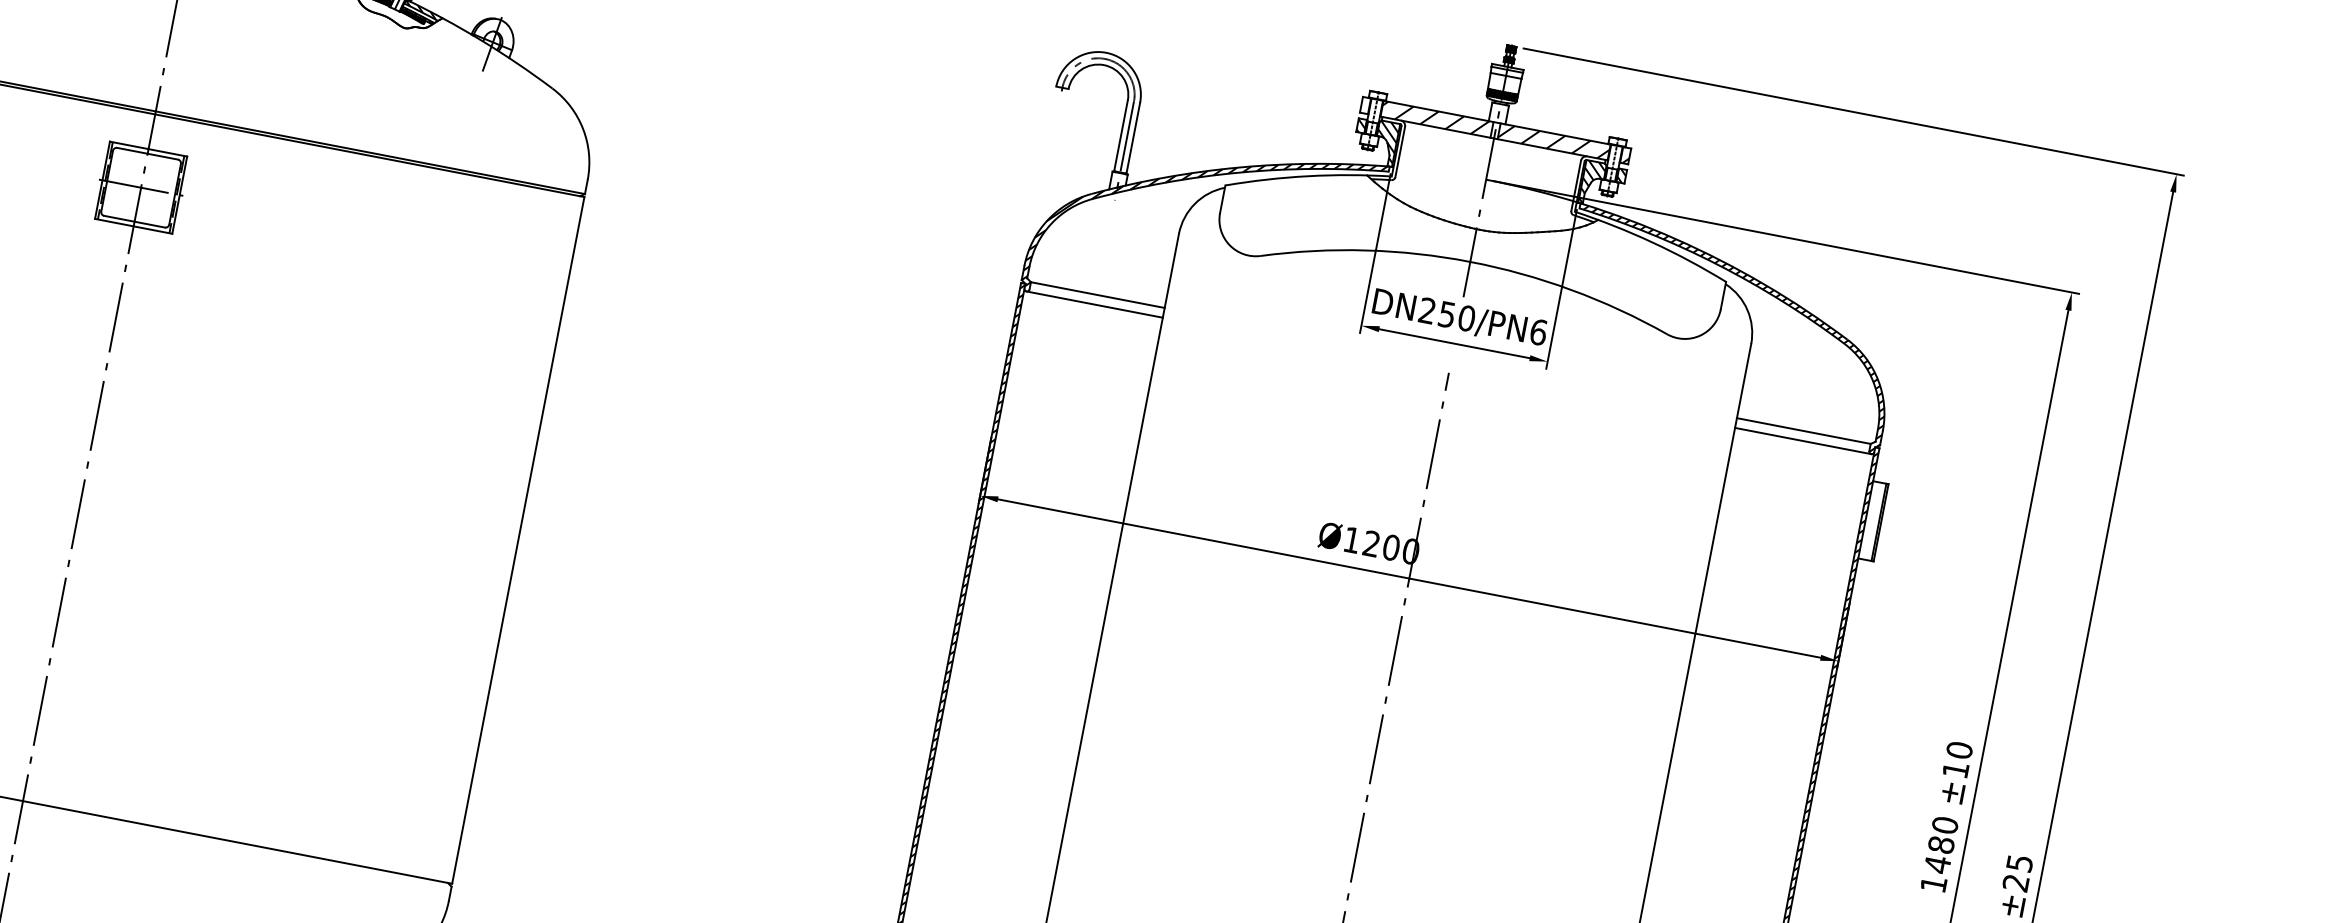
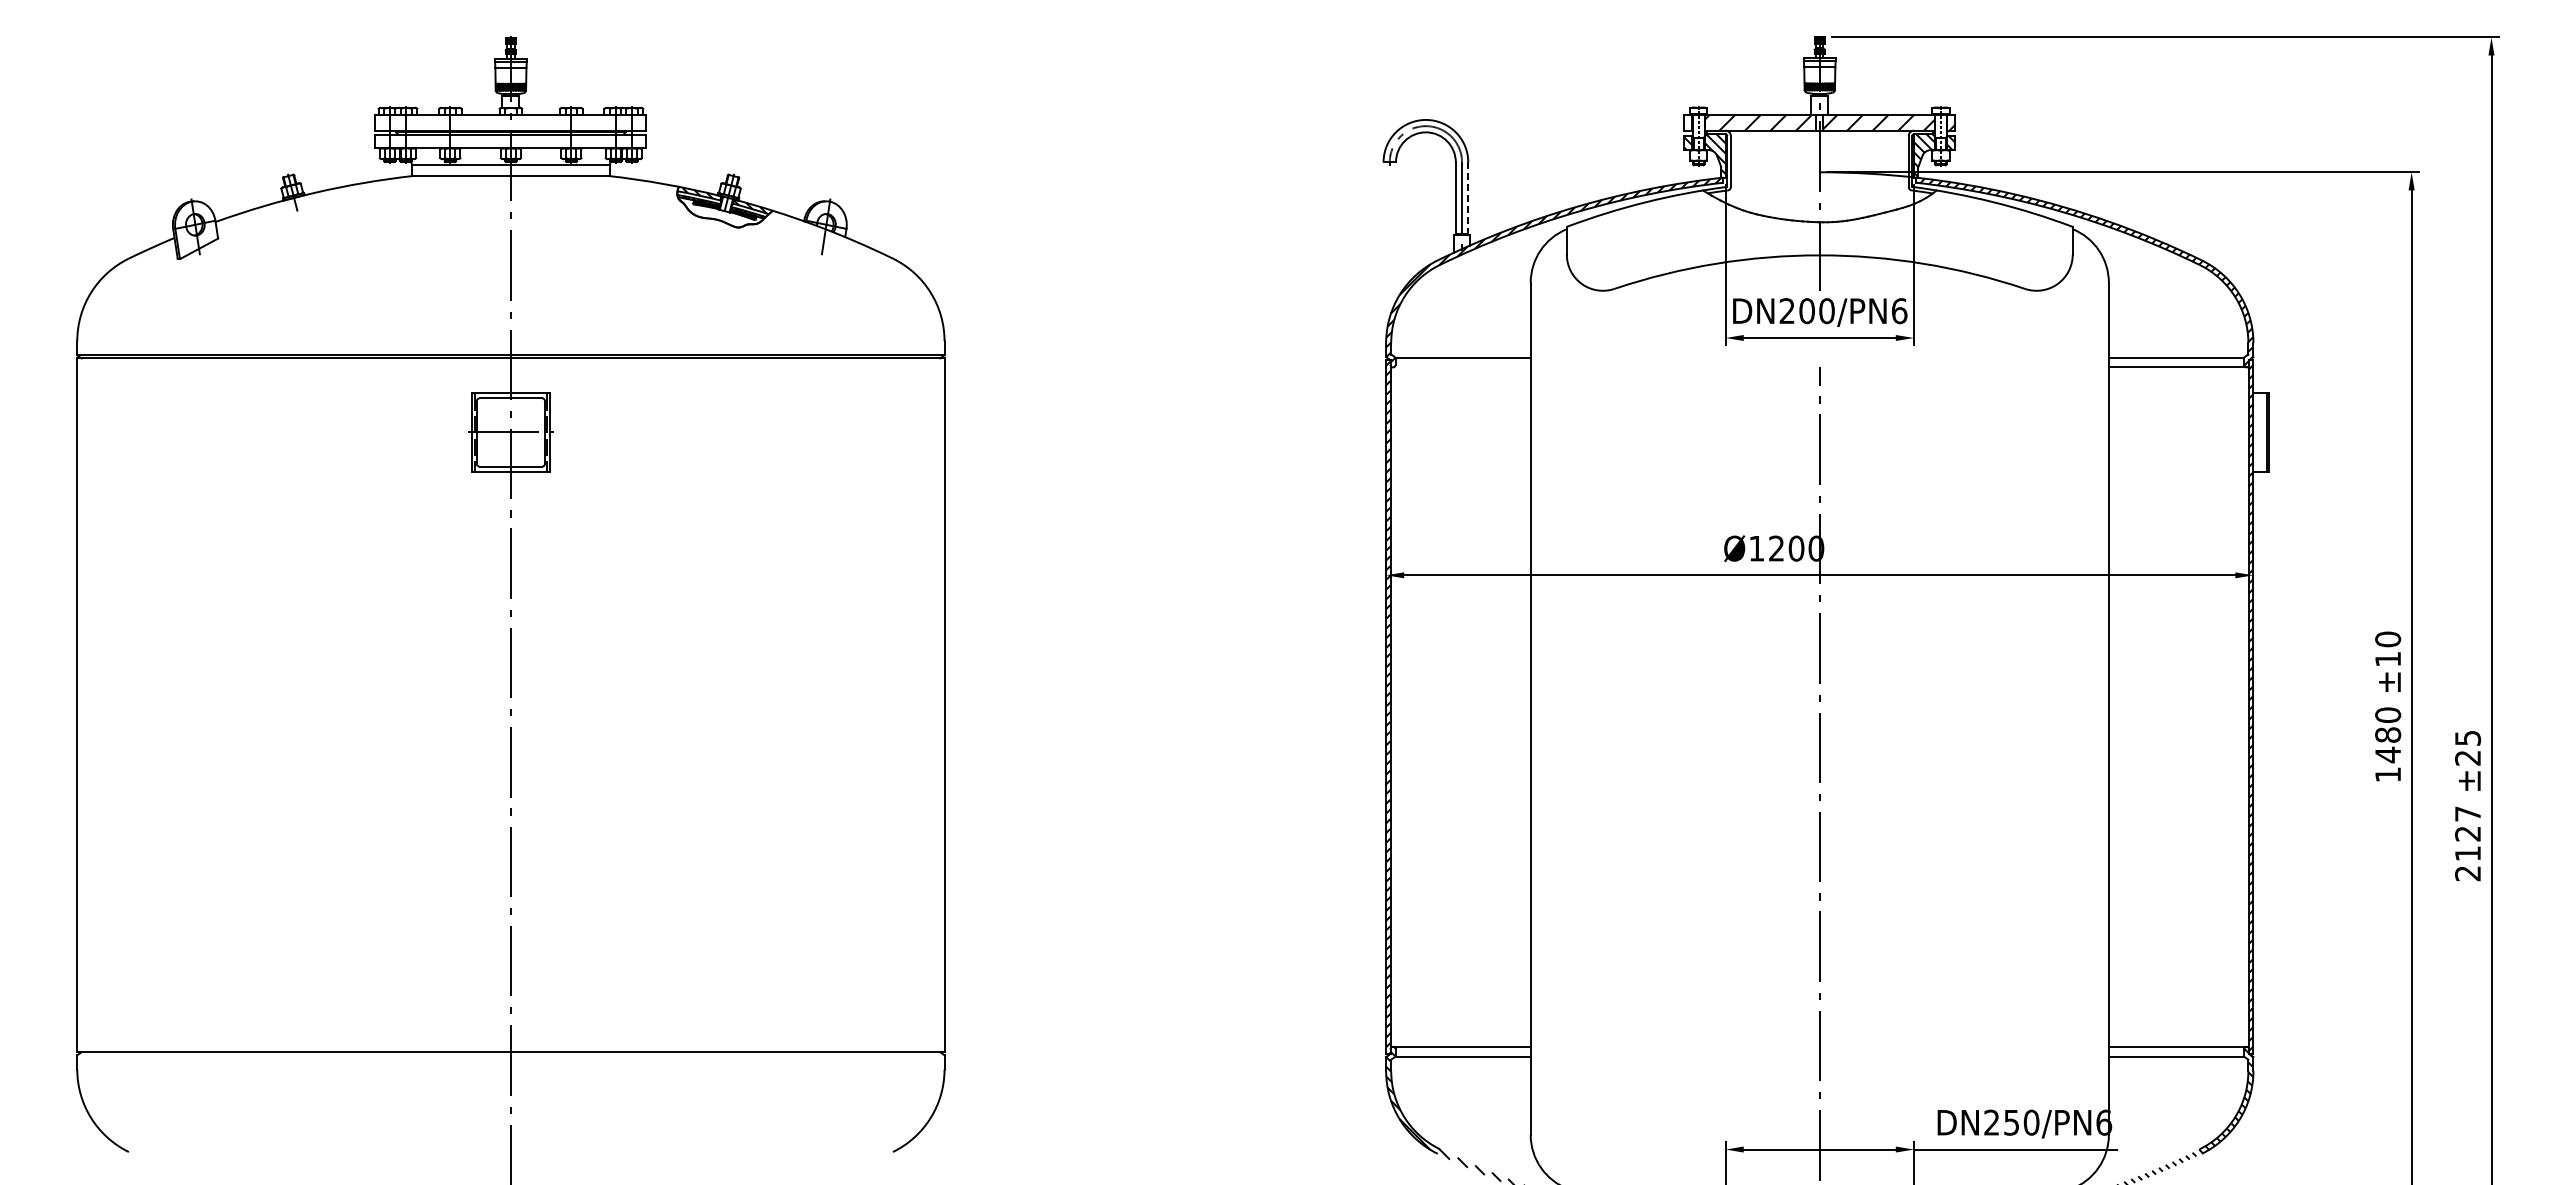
line: (1133, 138) -> (1468, 198), solid -> dashed
line: (1094, 304) -> (1461, 367), removed
text: (1446, 314) -> (1806, 311), DN250/PN6 -> DN200/PN6

